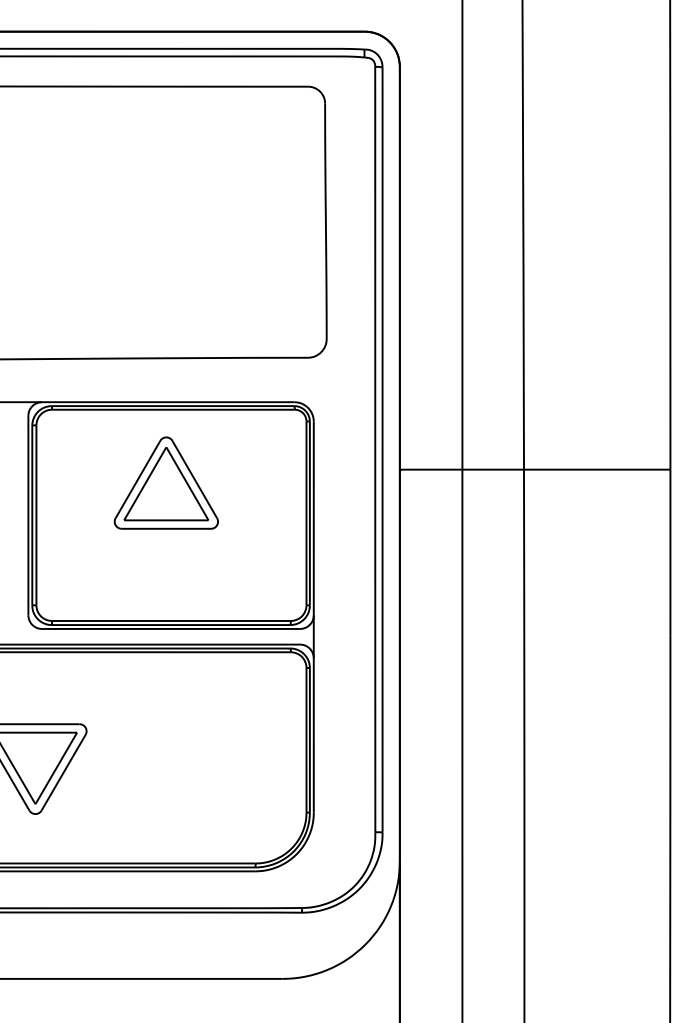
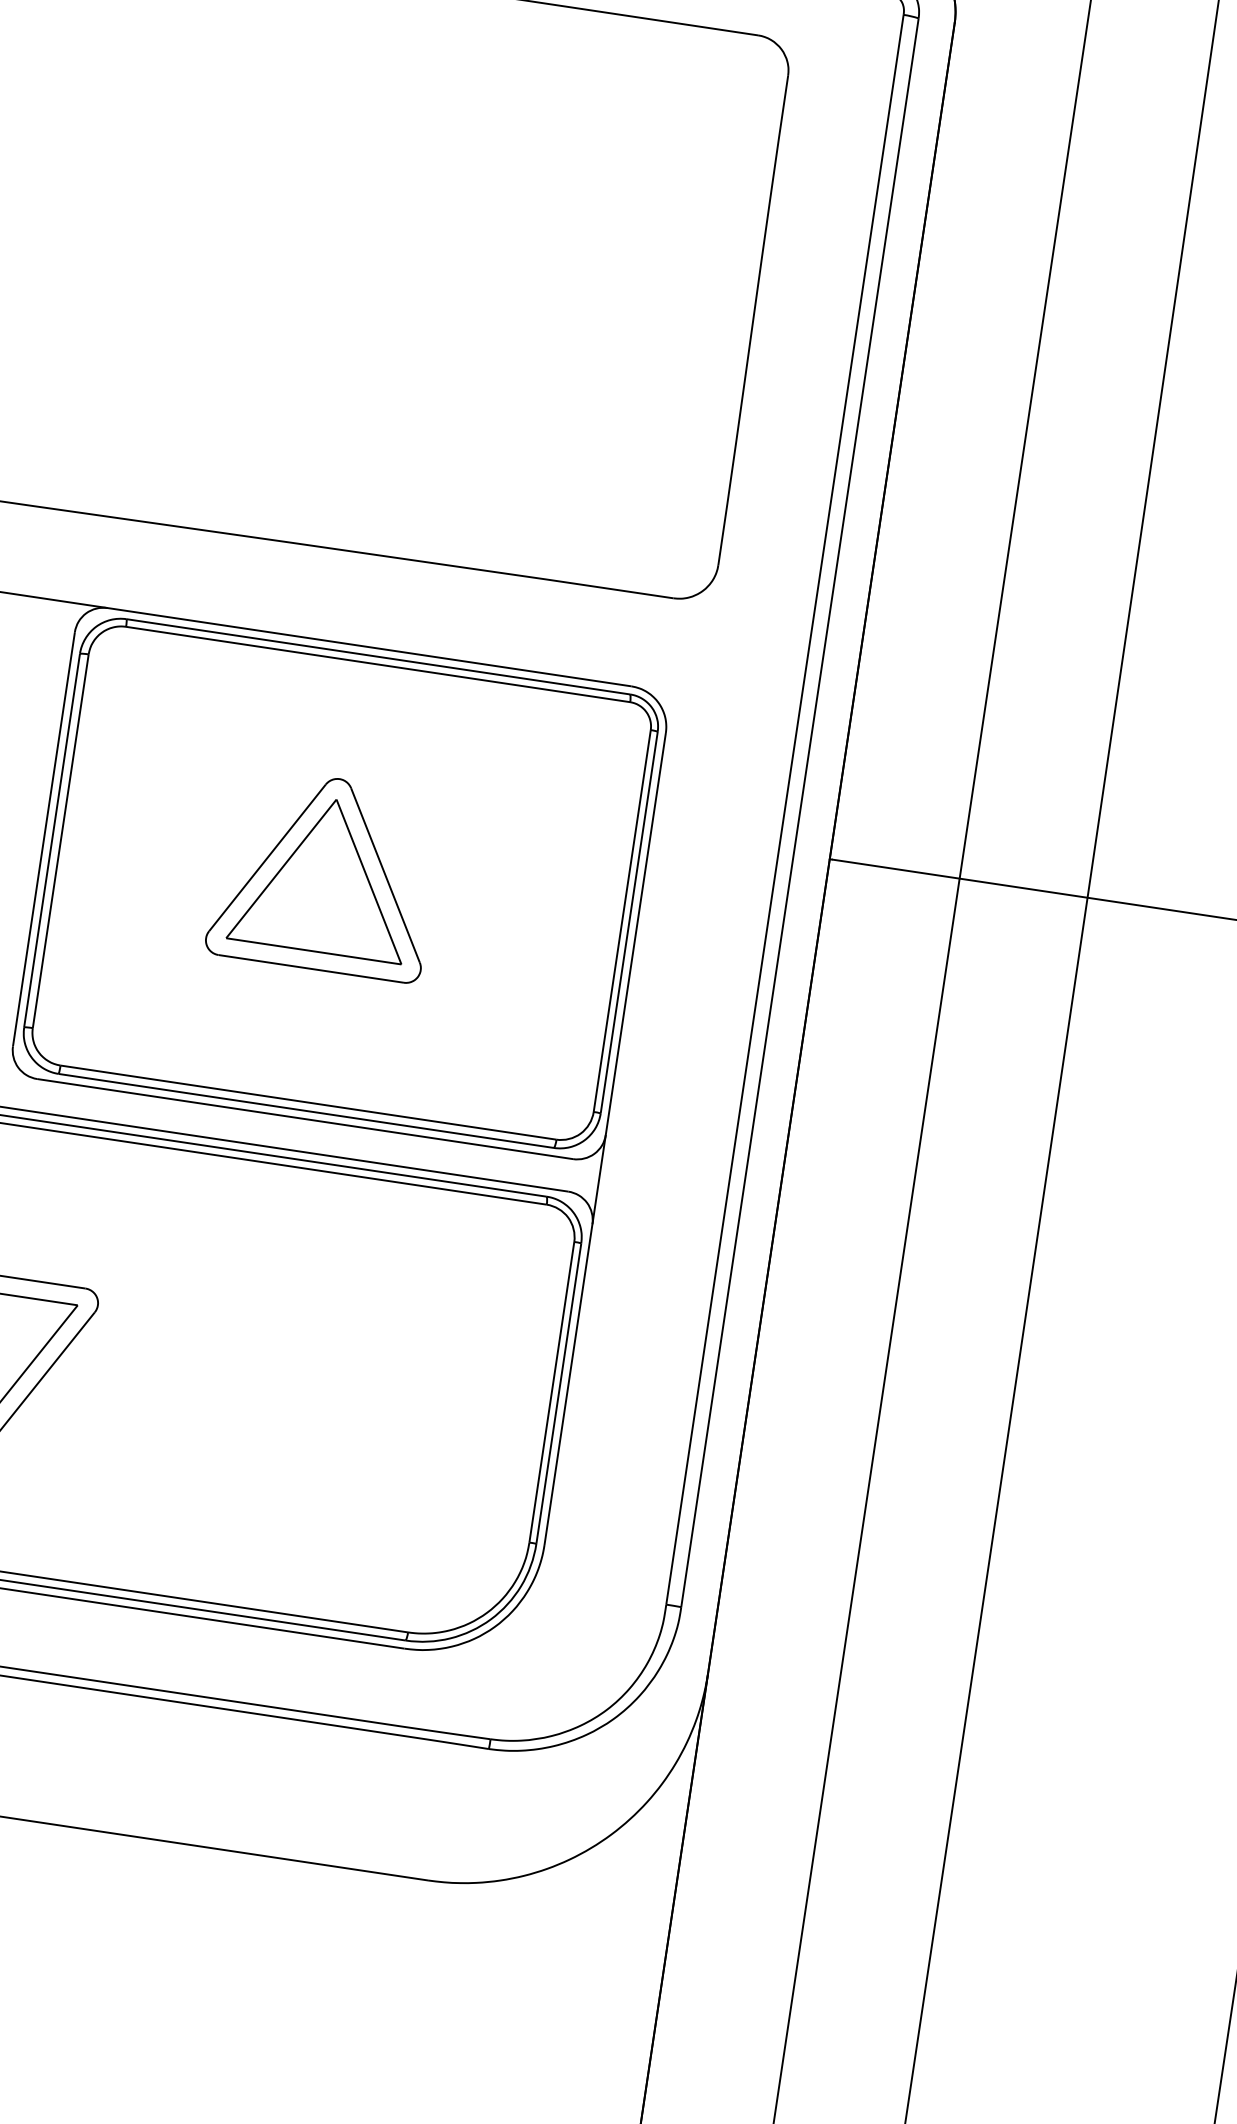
part: (165, 482) -> (323, 872), moved

